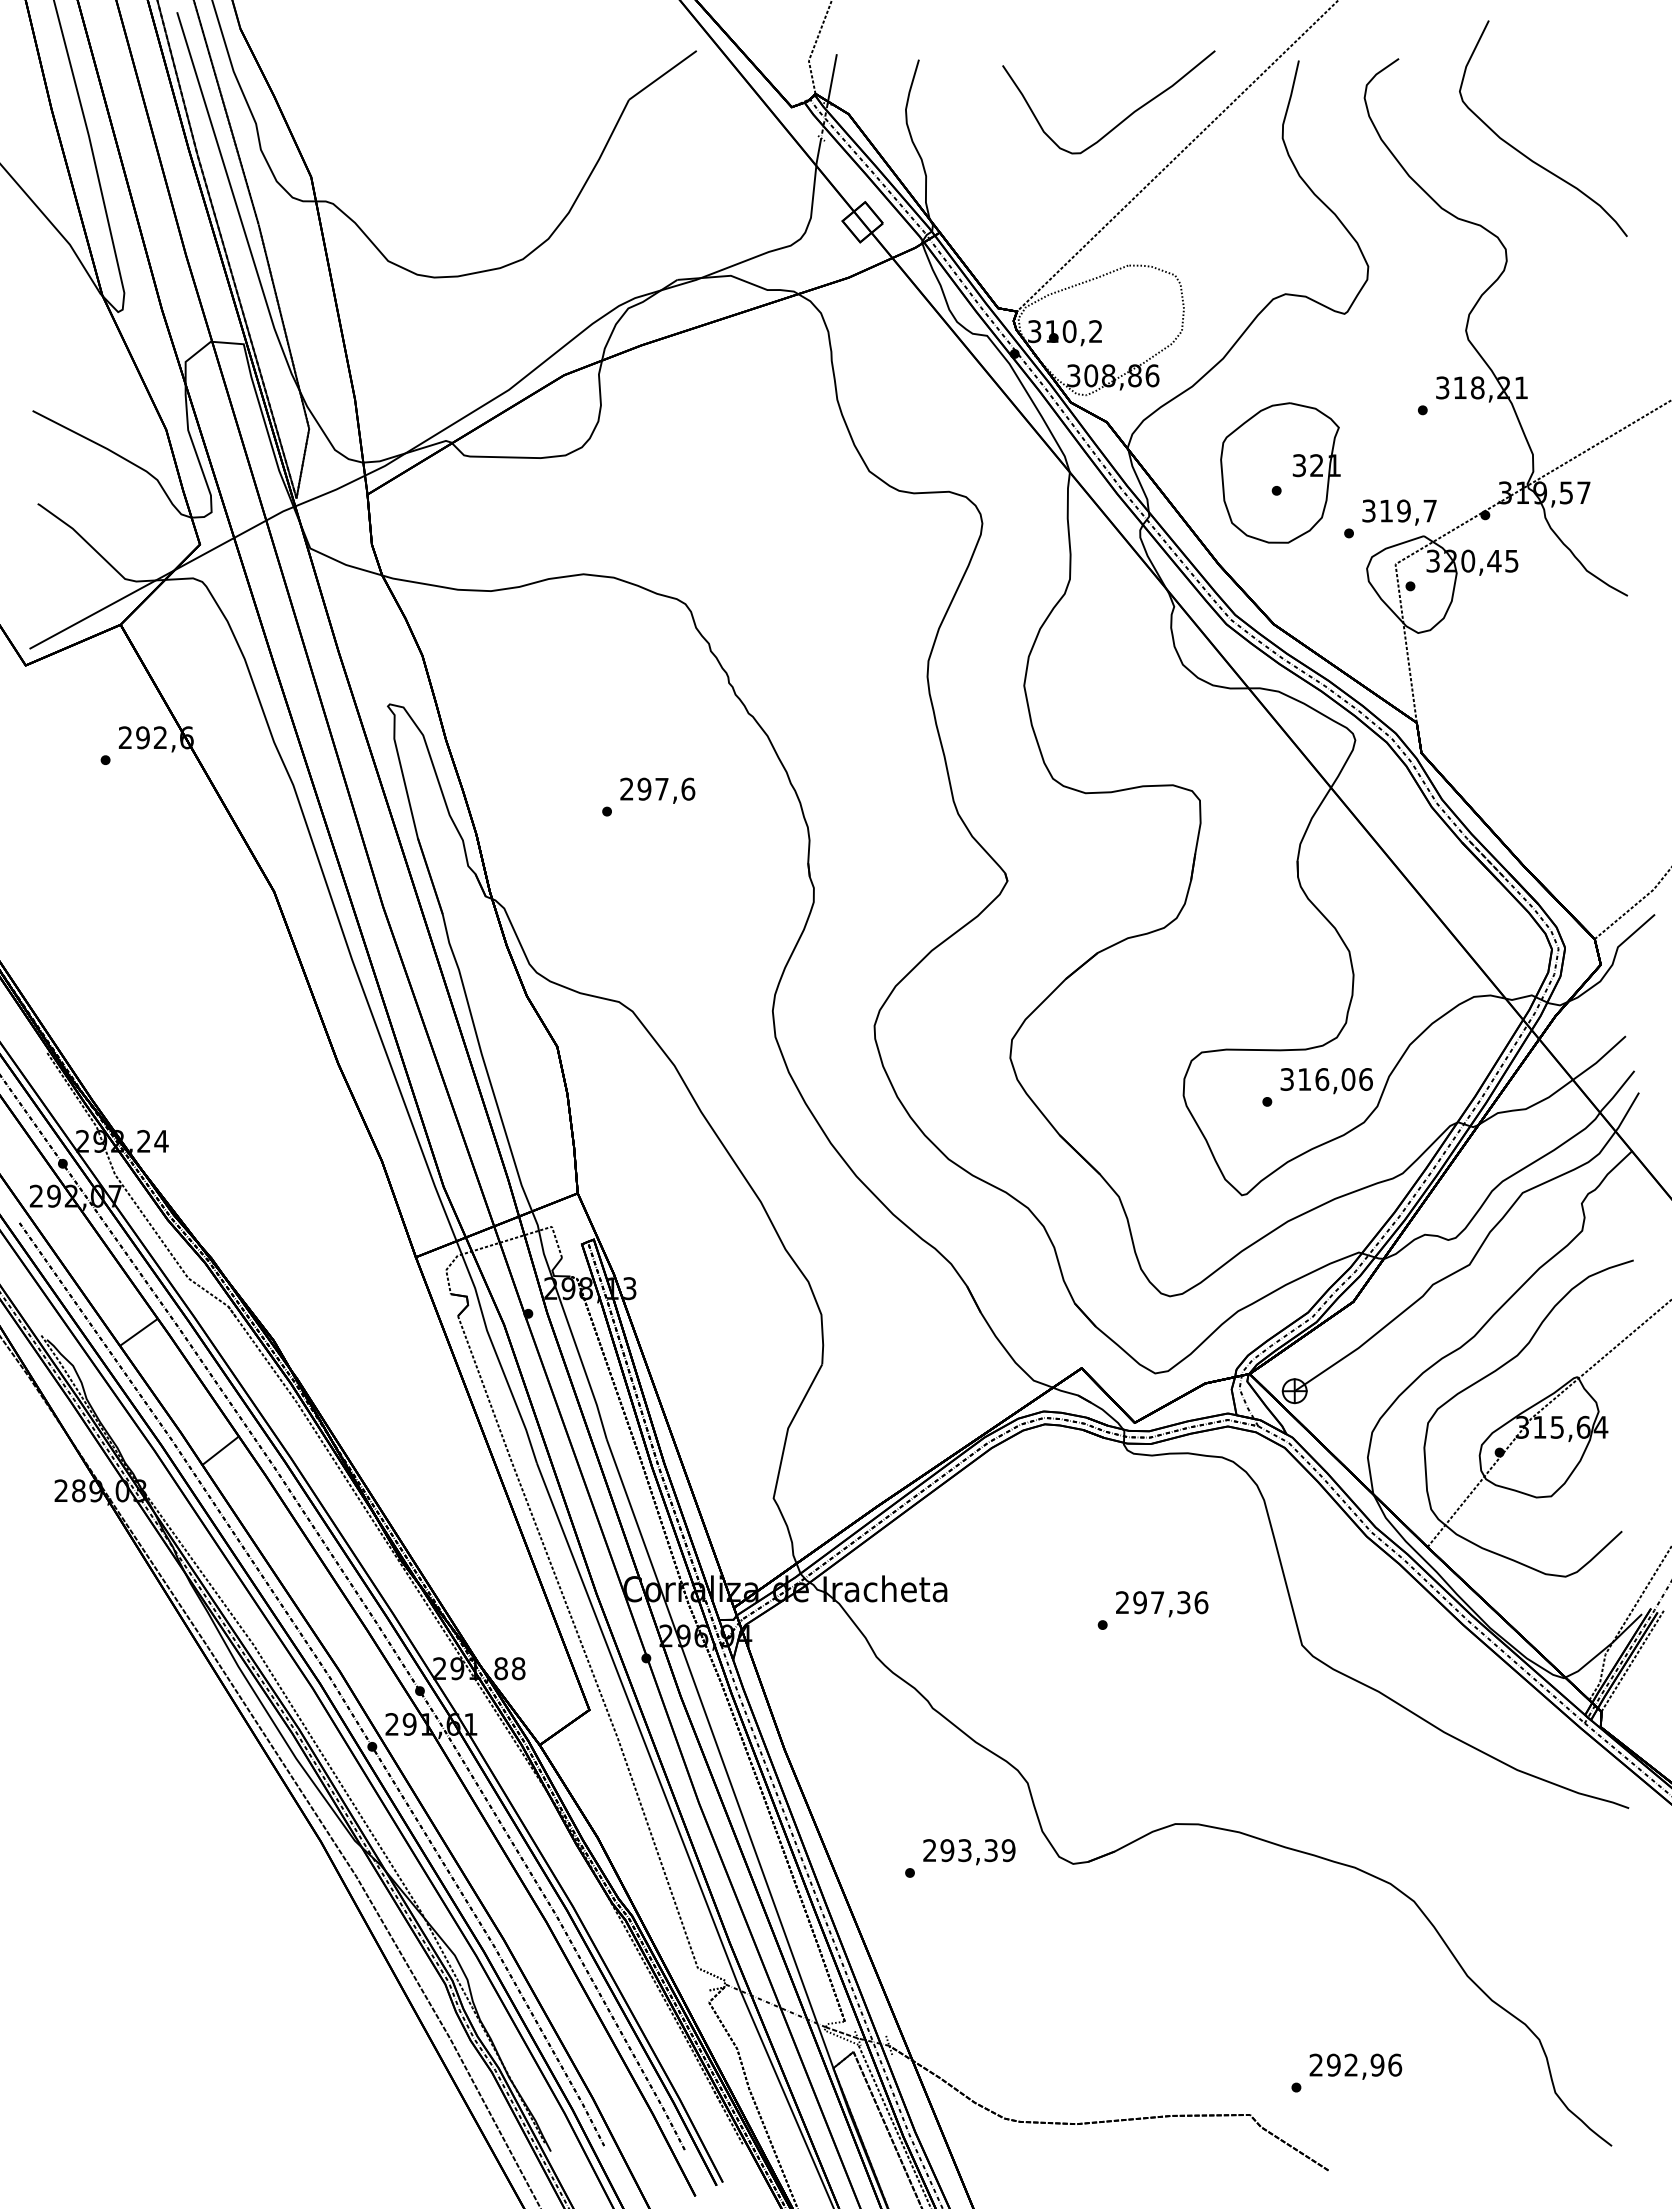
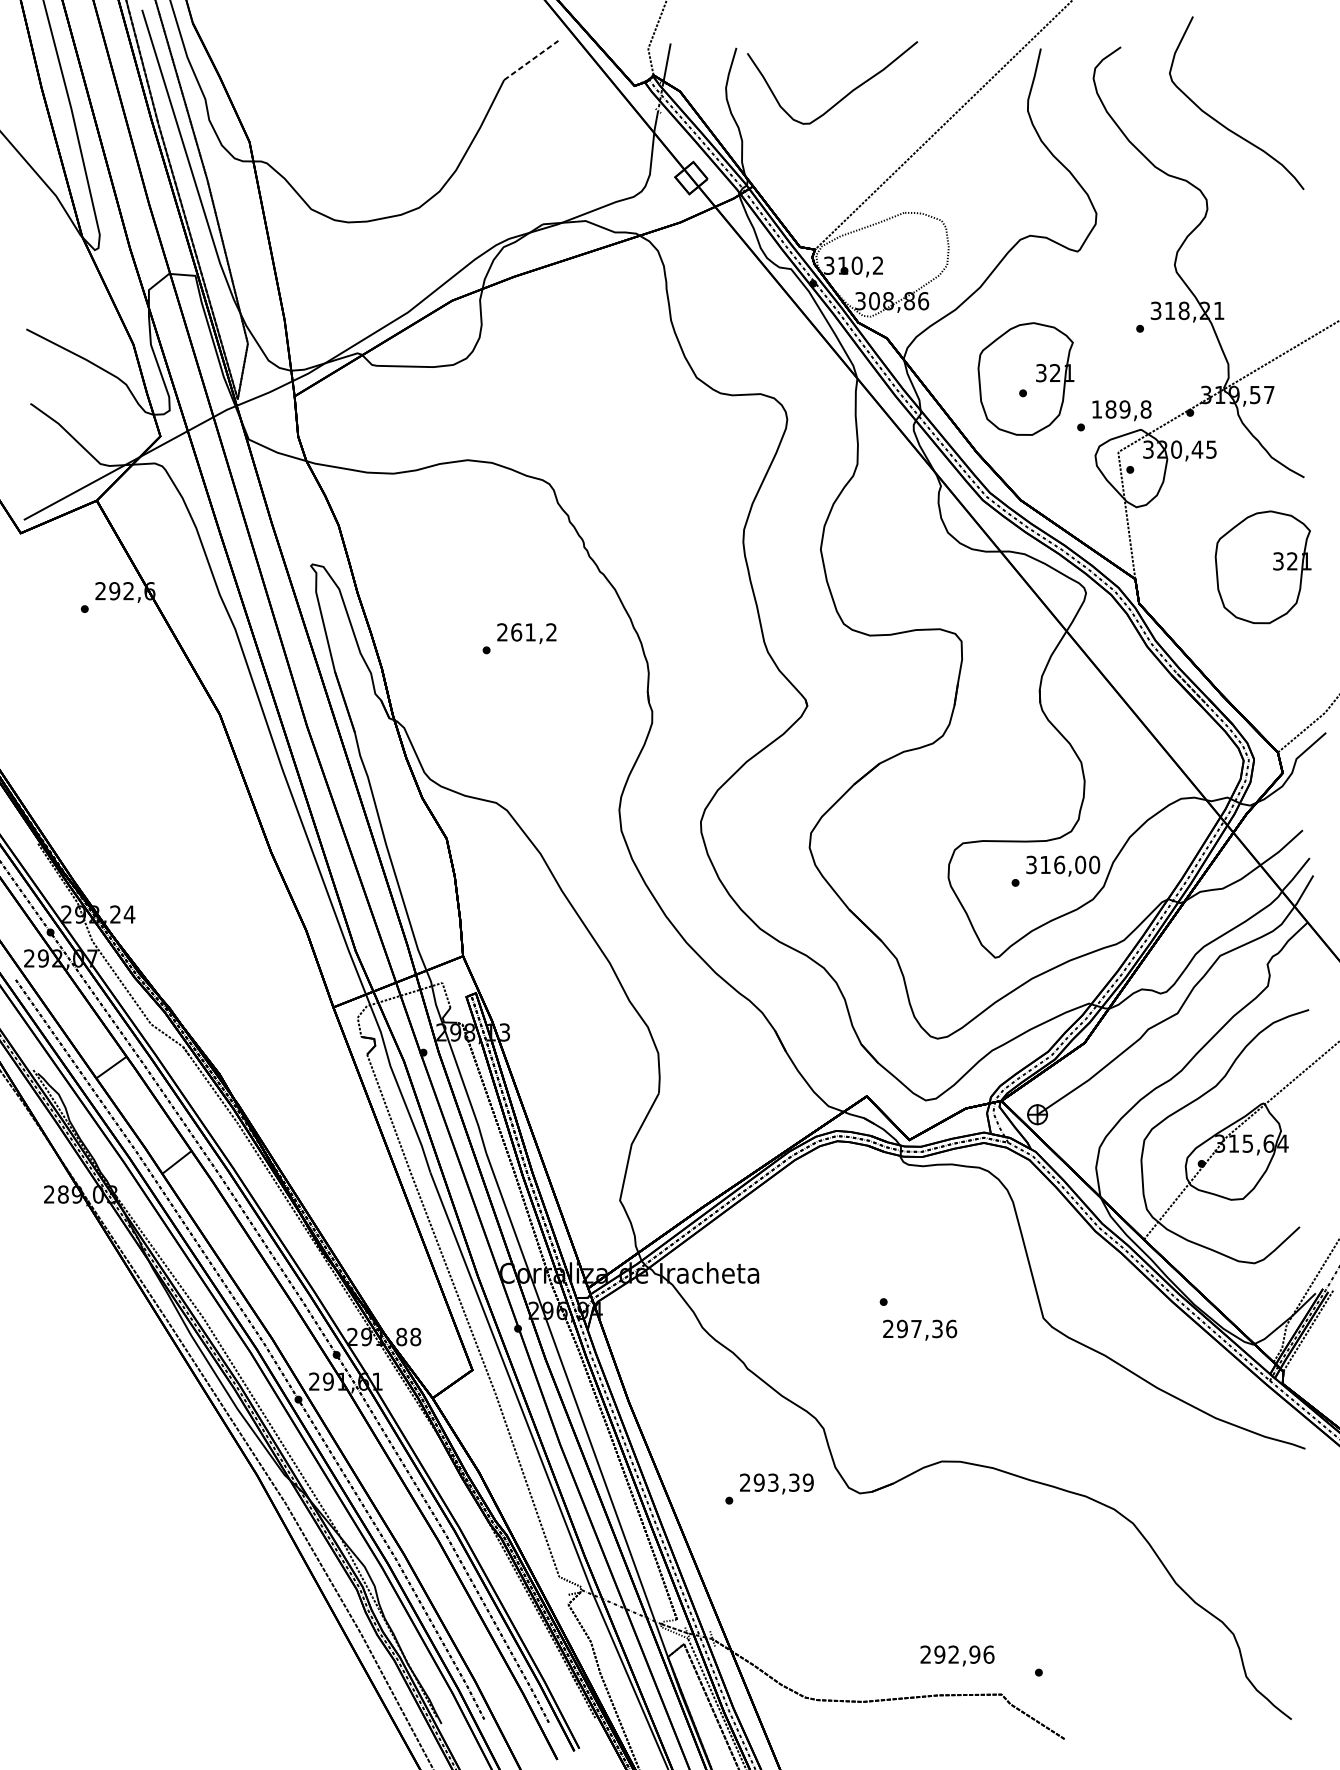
line: (662, 75) -> (530, 60), solid -> dashed
curve: (1124, 118) -> (845, 95), moved
text: (1399, 510) -> (1121, 409), 319,7 -> 189,8
part: (1576, 707) -> (1263, 566), added
text: (666, 788) -> (534, 631), 297,6 -> 261,2
text: (1365, 1079) -> (1094, 864), 316,06 -> 316,00
text: (1162, 1604) -> (920, 1330), moved
text: (1355, 2066) -> (957, 1655), moved

